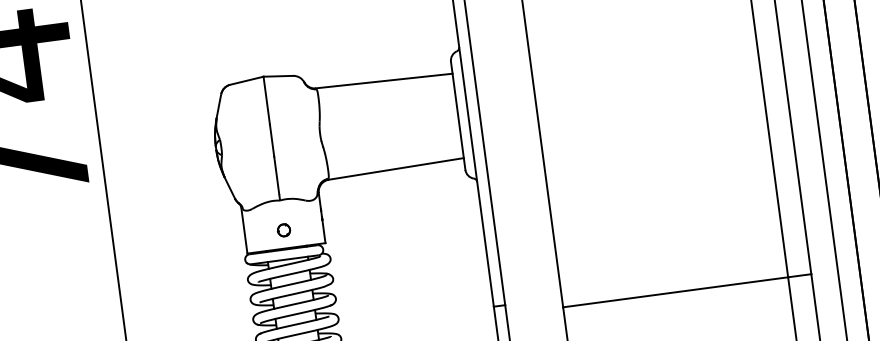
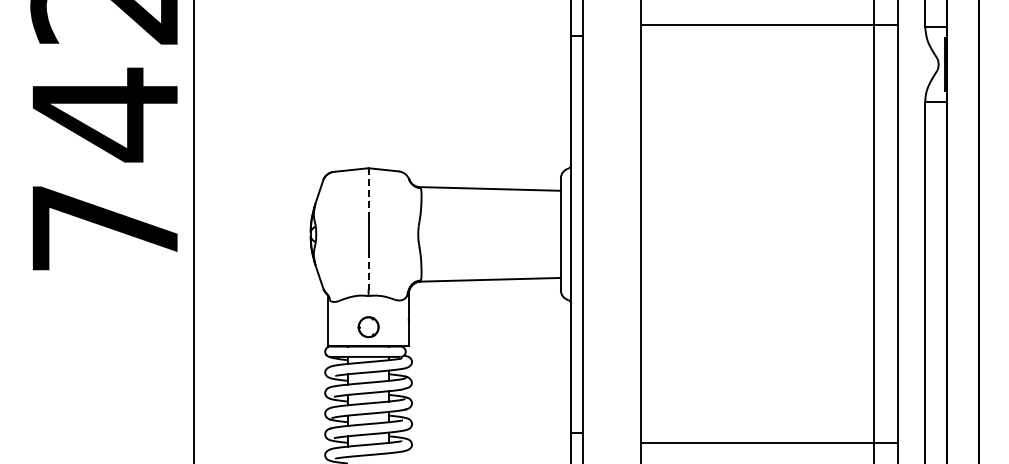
line: (266, 101) -> (368, 193), solid -> dashed
line: (276, 175) -> (368, 270), solid -> dashed
part: (283, 229) -> (368, 326), size x1.6

